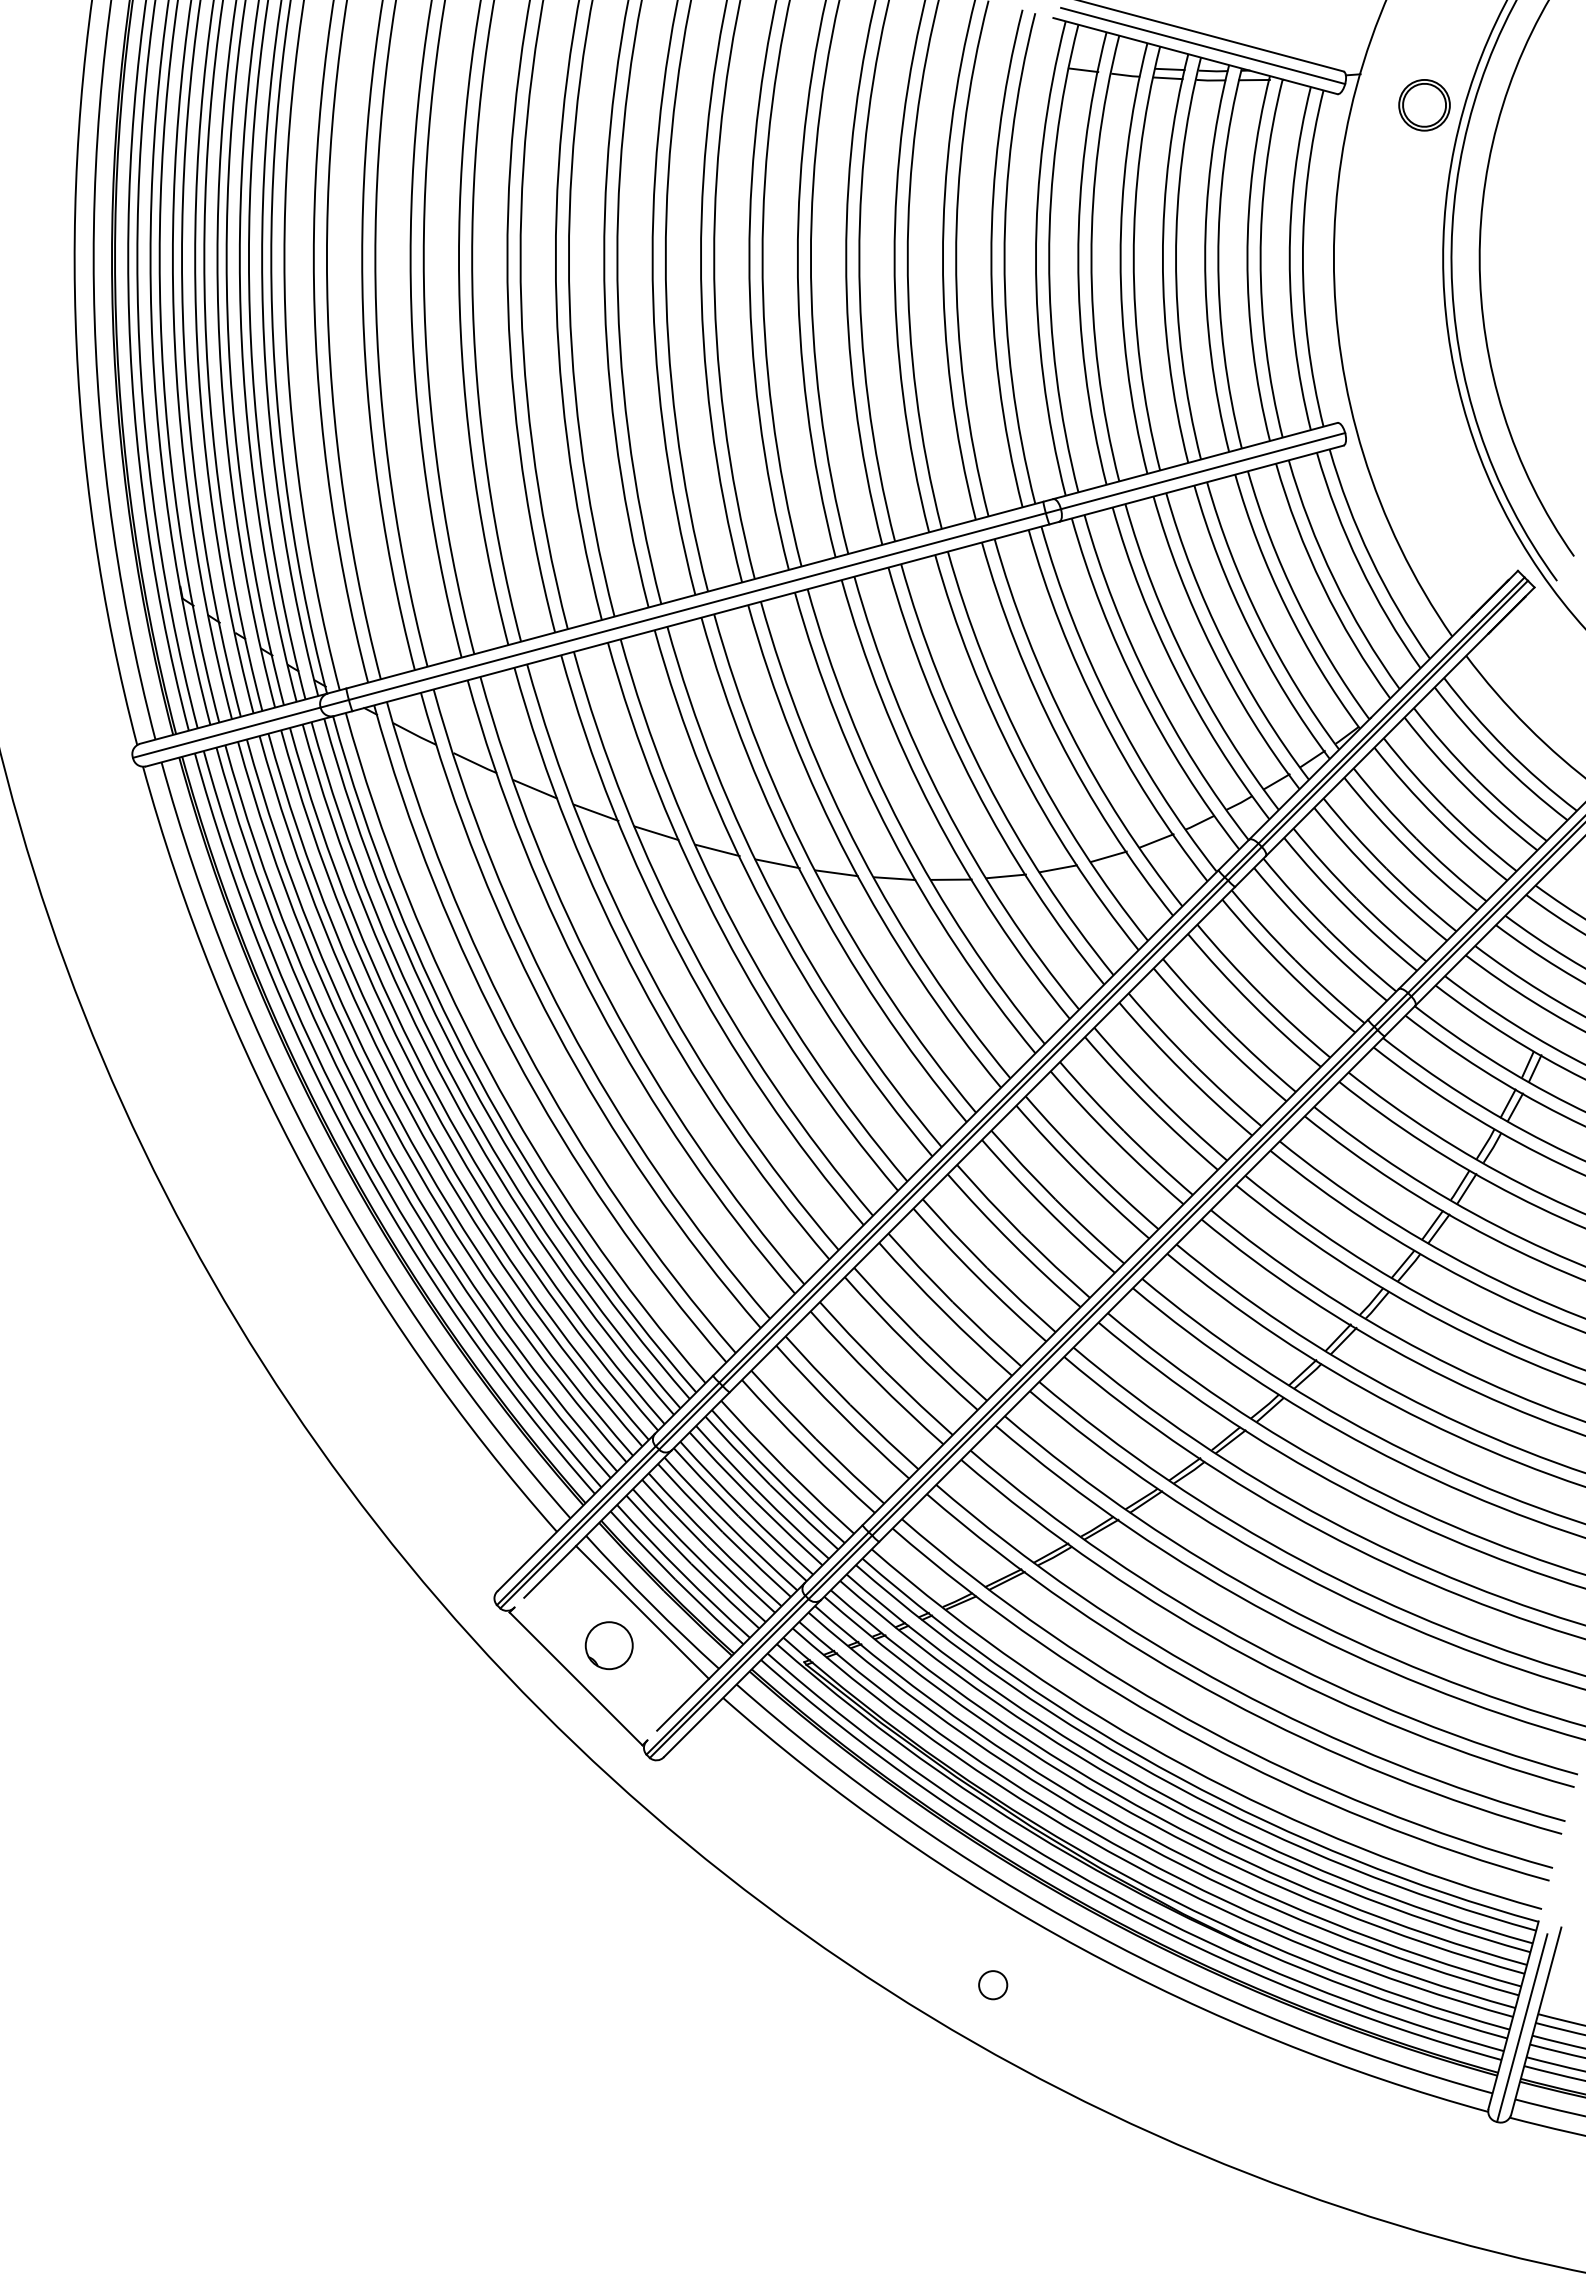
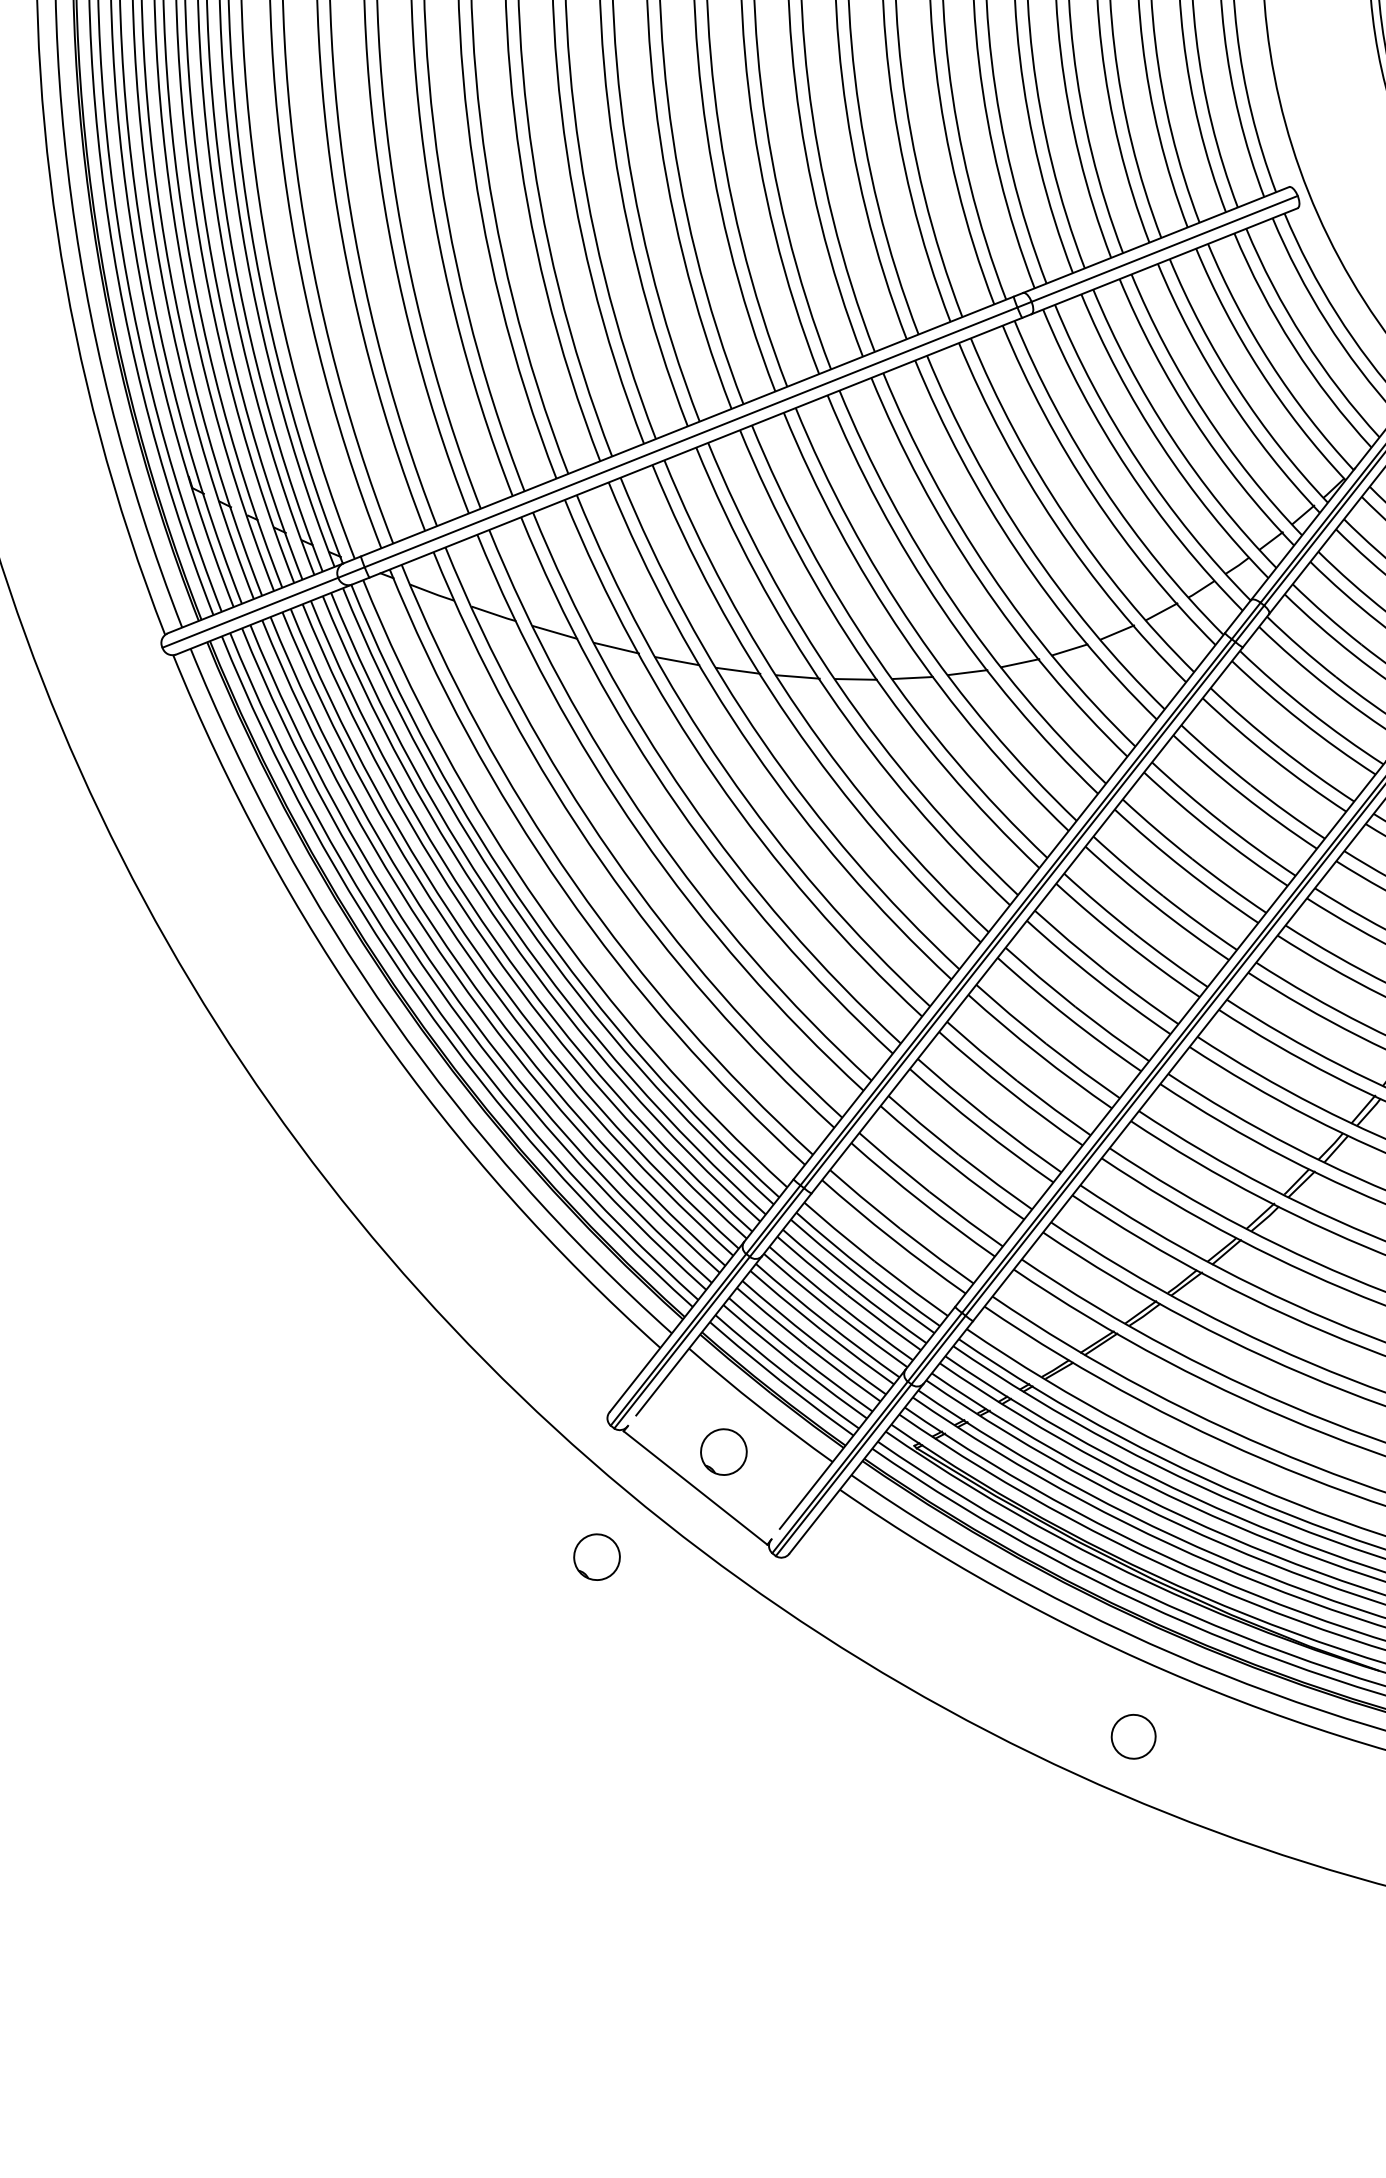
line: (642, 1612) -> (752, 1416), removed
part: (466, 1737) -> (596, 1557), added
circle: (993, 1985) -> (1134, 1737), size x1.6

